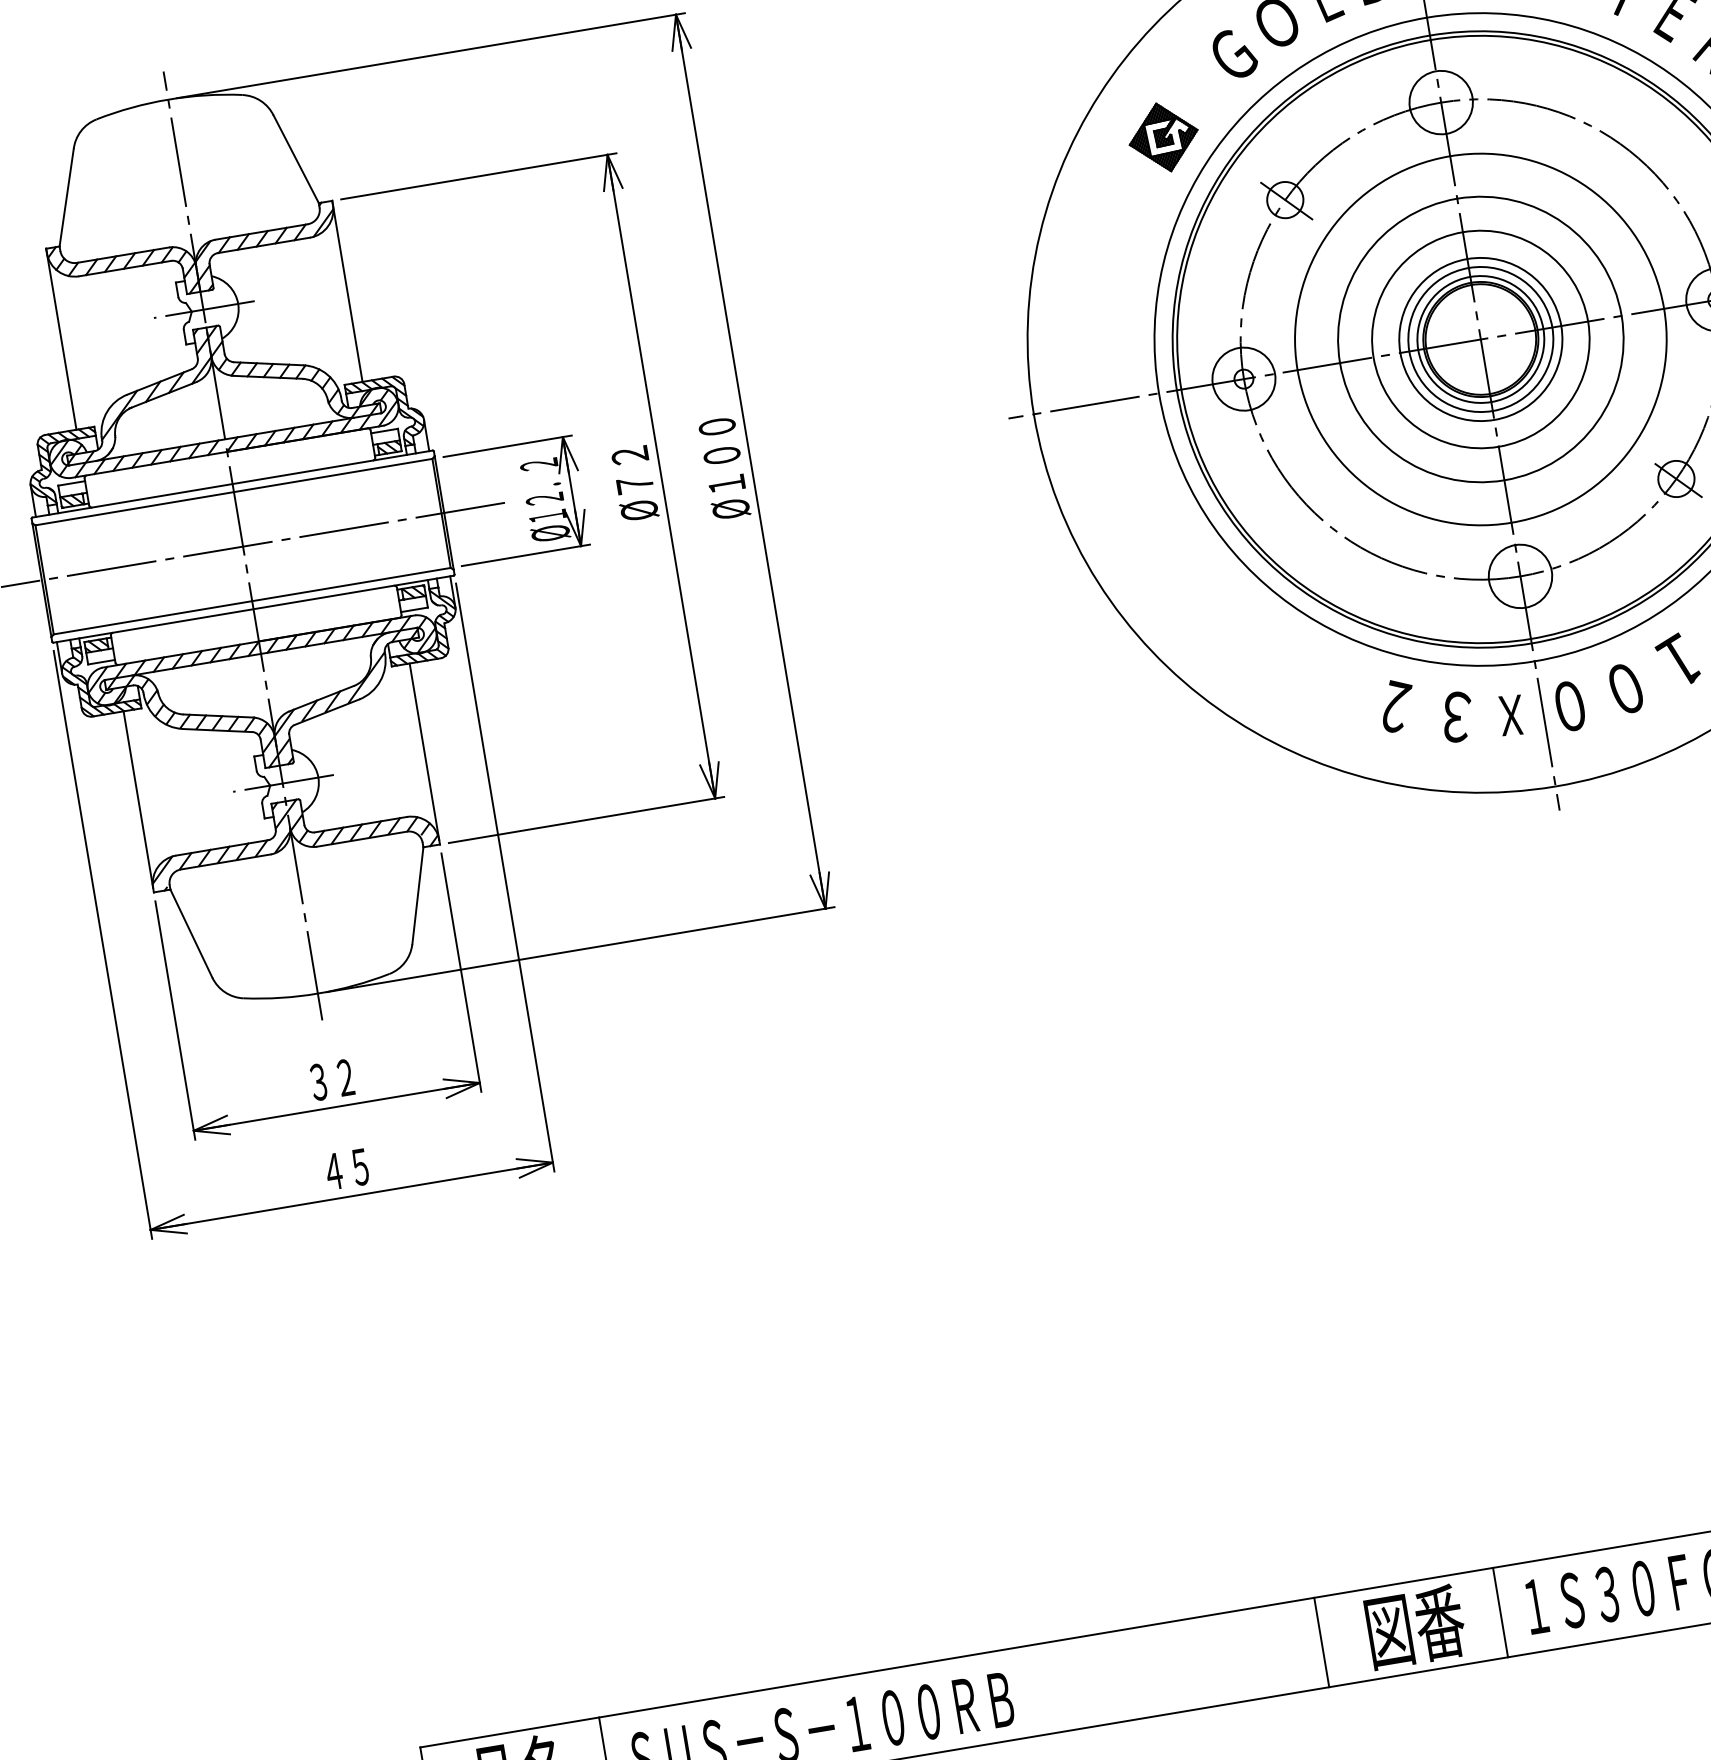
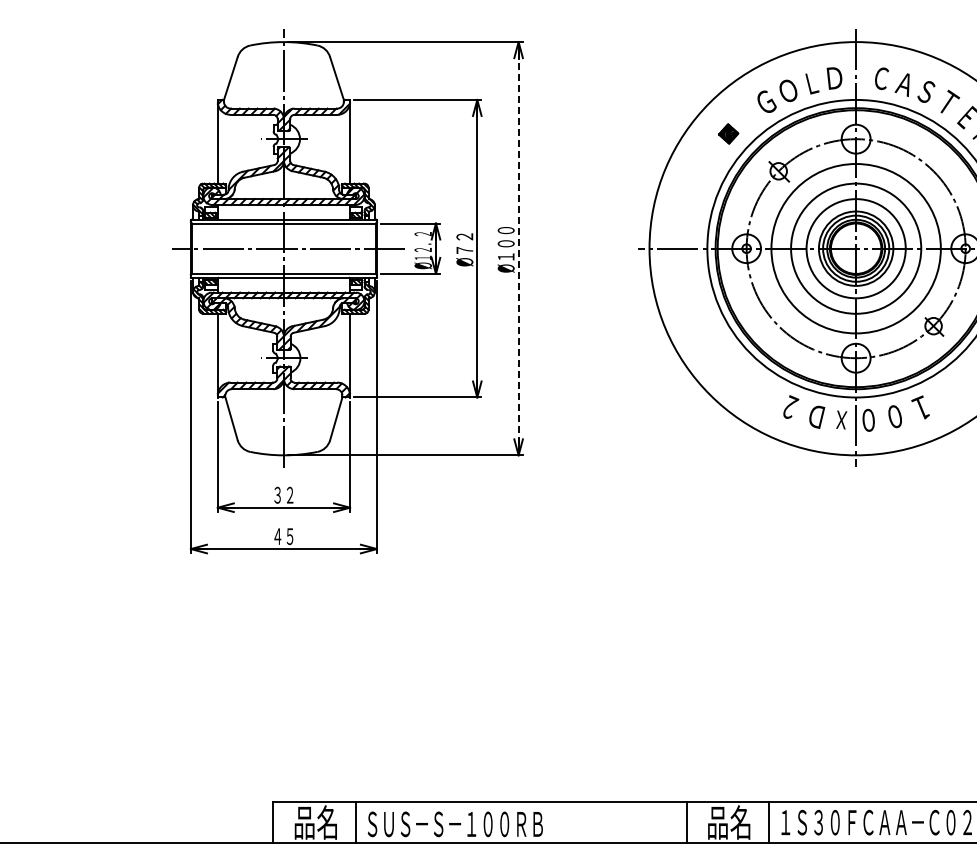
part: (1163, 136) -> (728, 133), size x0.6
line: (750, 461) -> (518, 248), solid -> dashed
text: (1457, 716) -> (817, 416), ３ -> Ｄ
text: (1414, 1626) -> (729, 822), 図番 -> 品名

